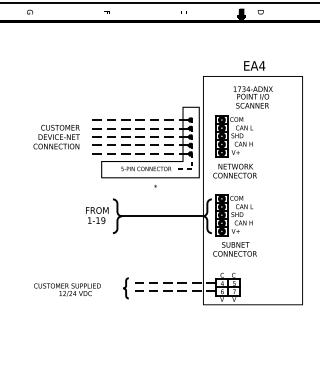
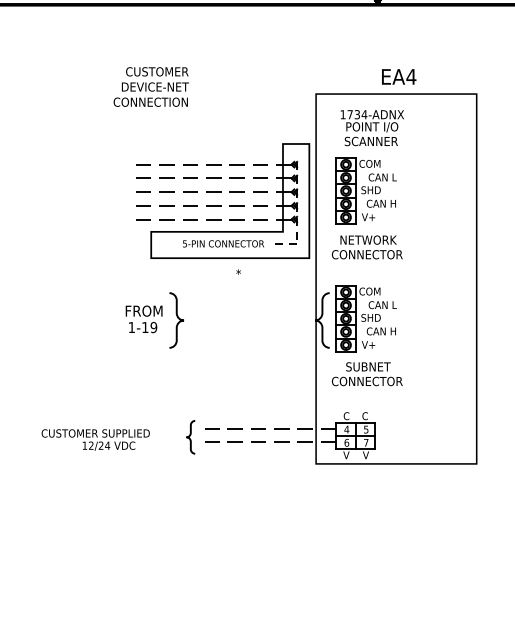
text: (252, 97) -> (371, 128), moved
text: (56, 137) -> (150, 87), moved
line: (161, 216) -> (248, 320), removed

